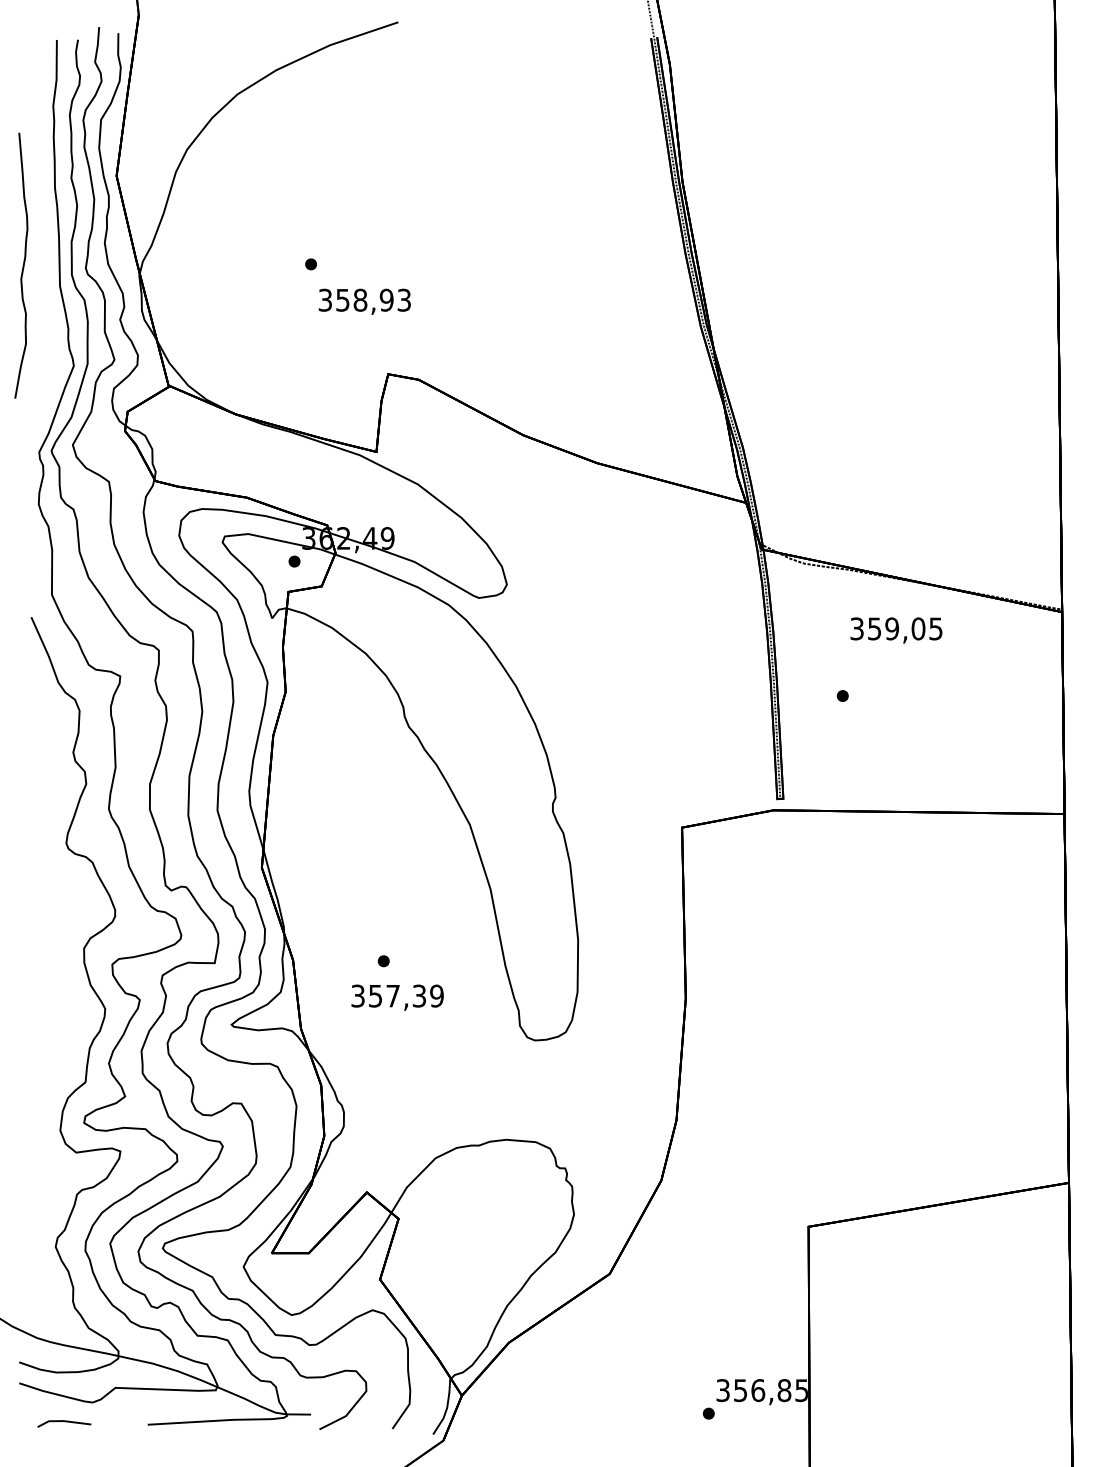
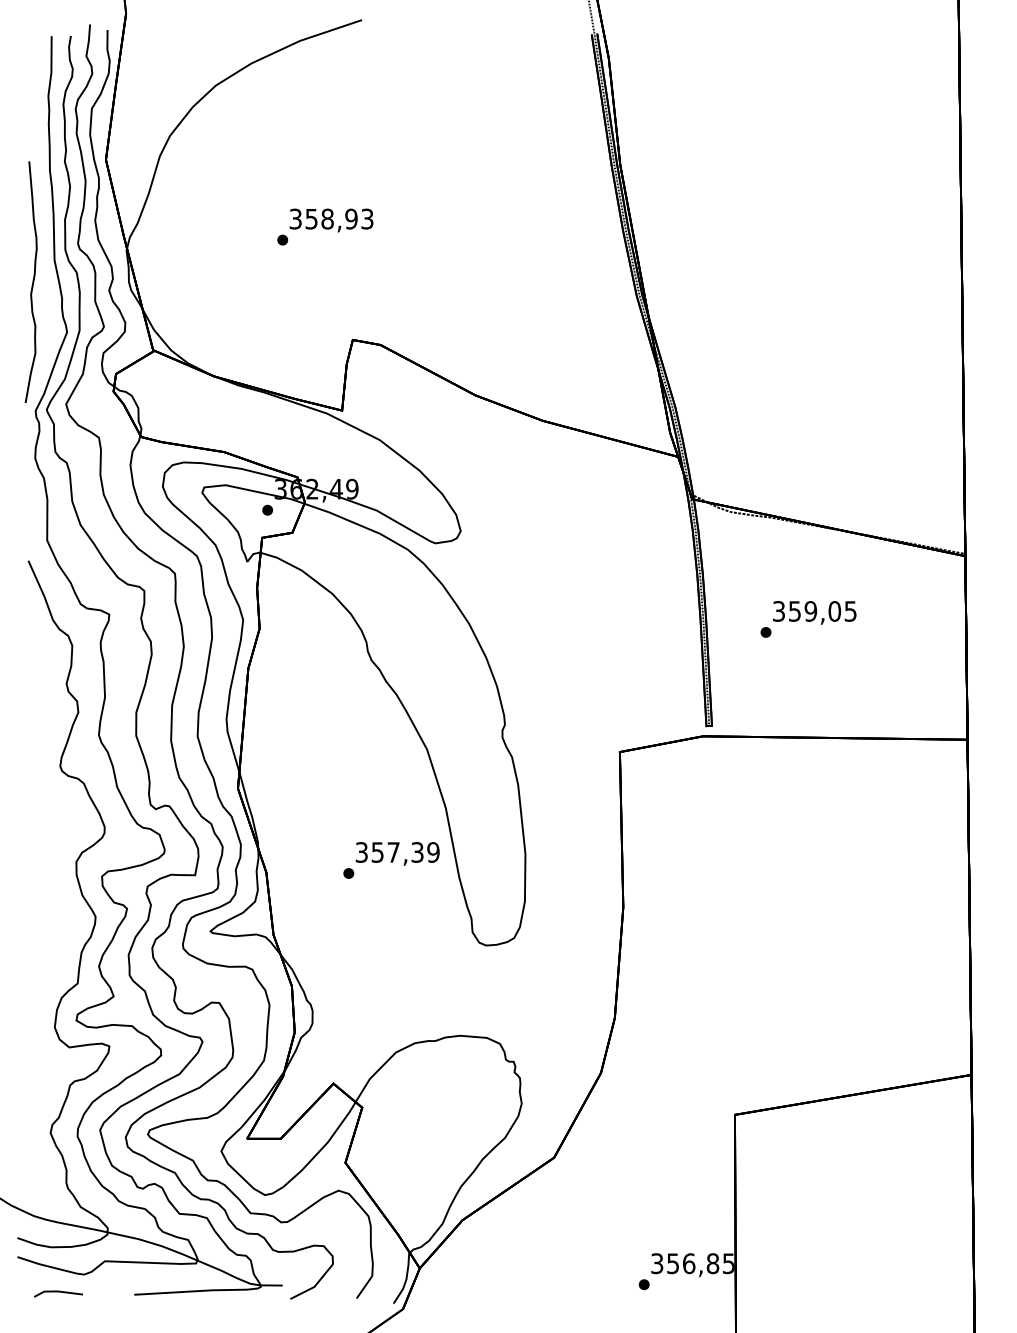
curve: (22, 265) -> (32, 282), moved
text: (364, 301) -> (331, 220), moved
text: (896, 630) -> (814, 612), moved
text: (397, 997) -> (397, 853), moved

